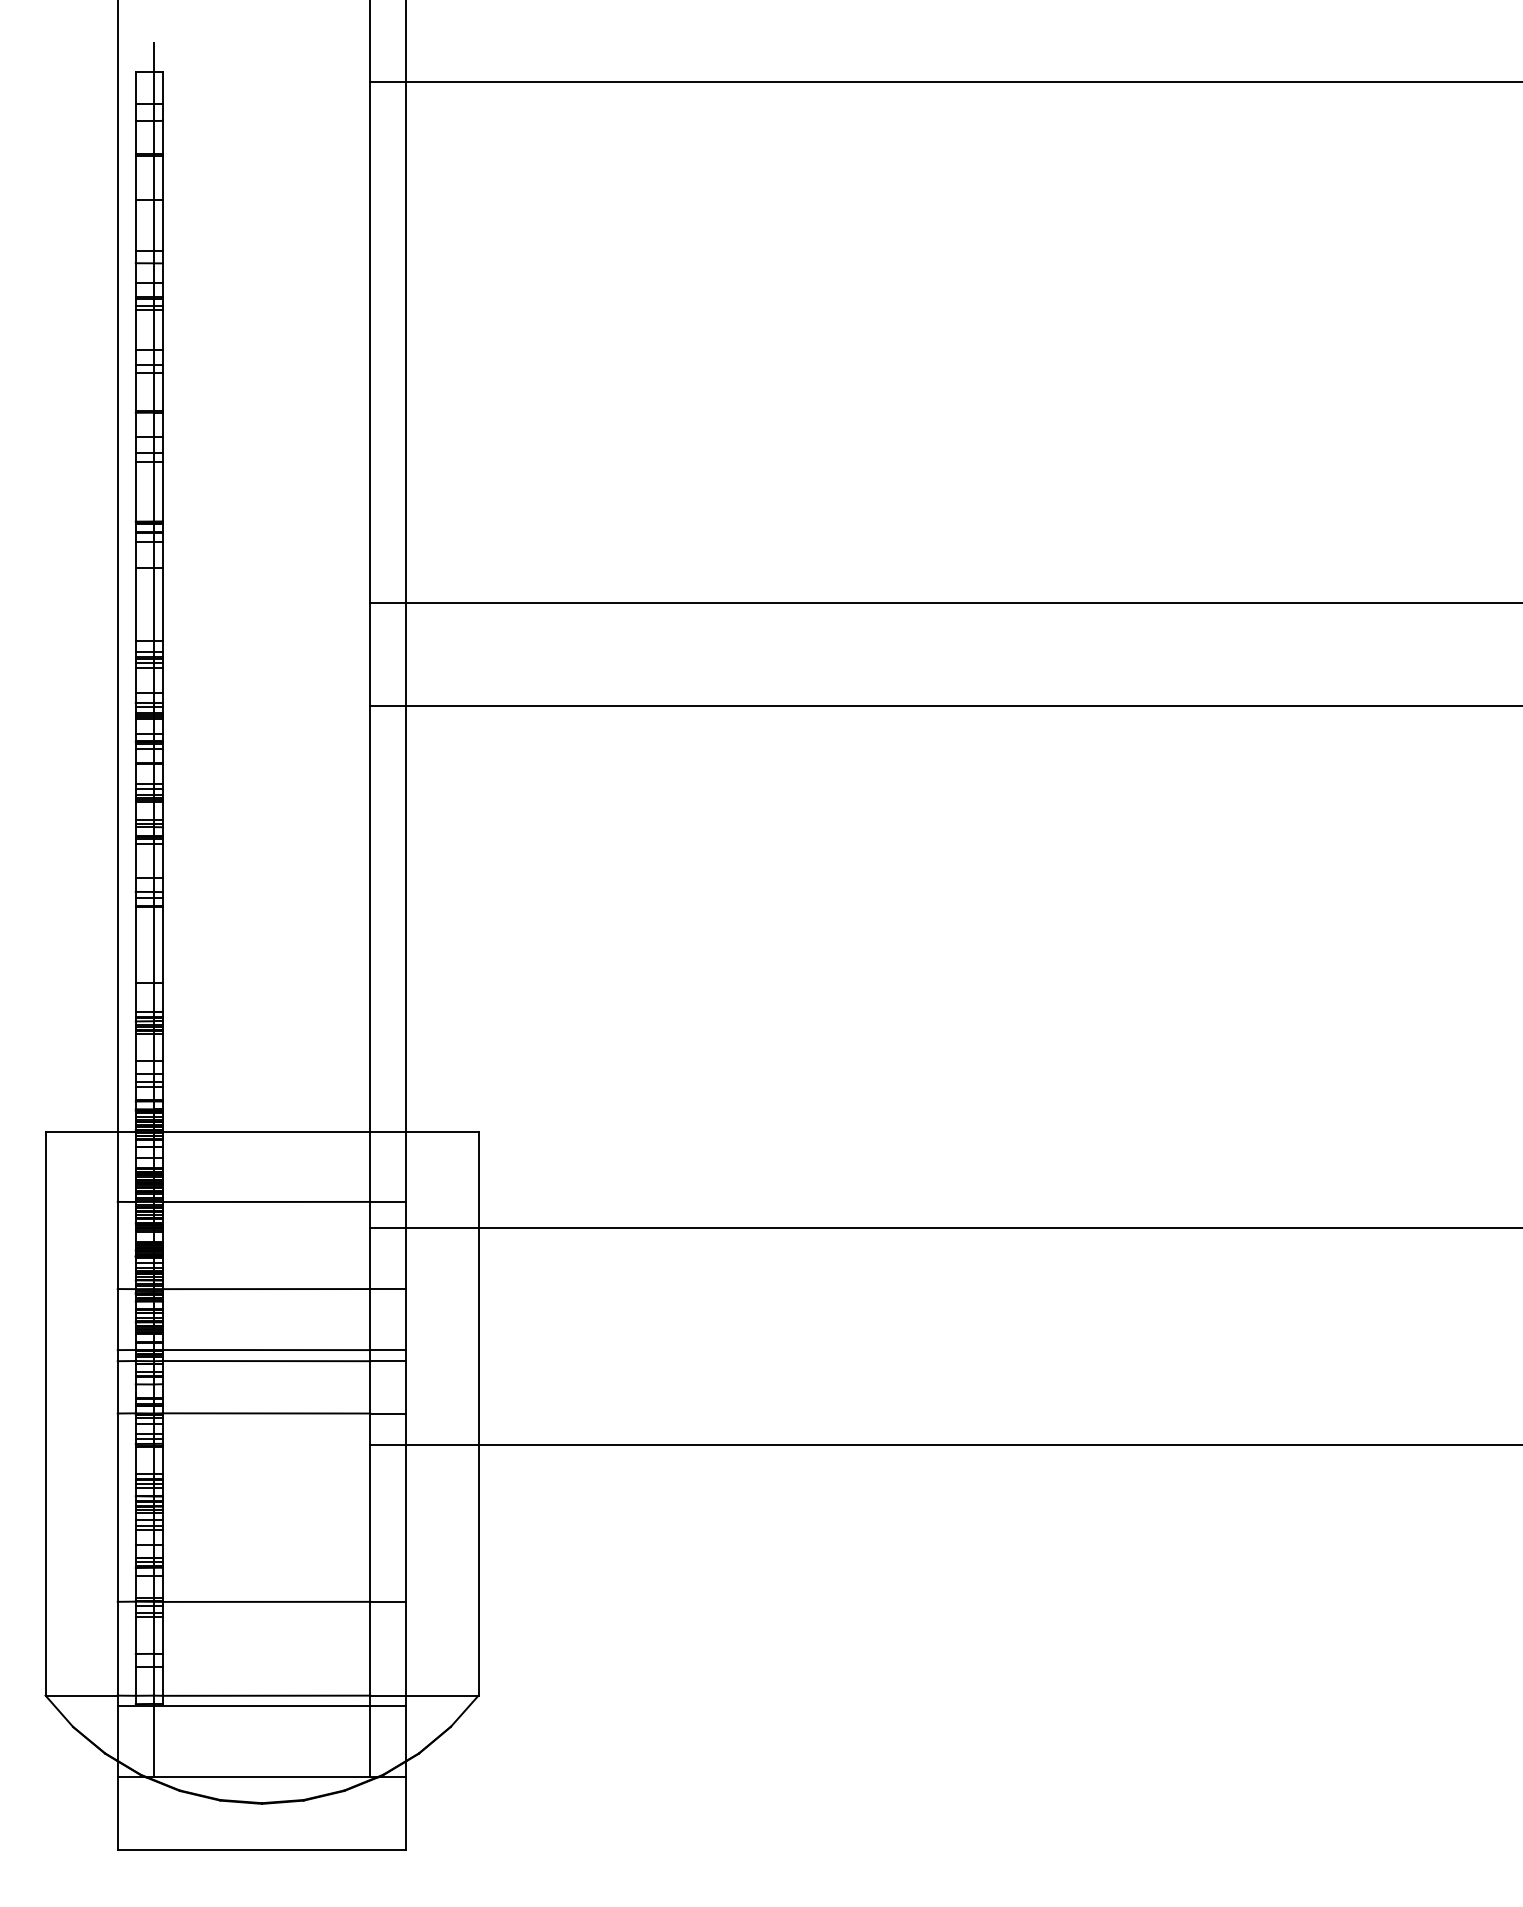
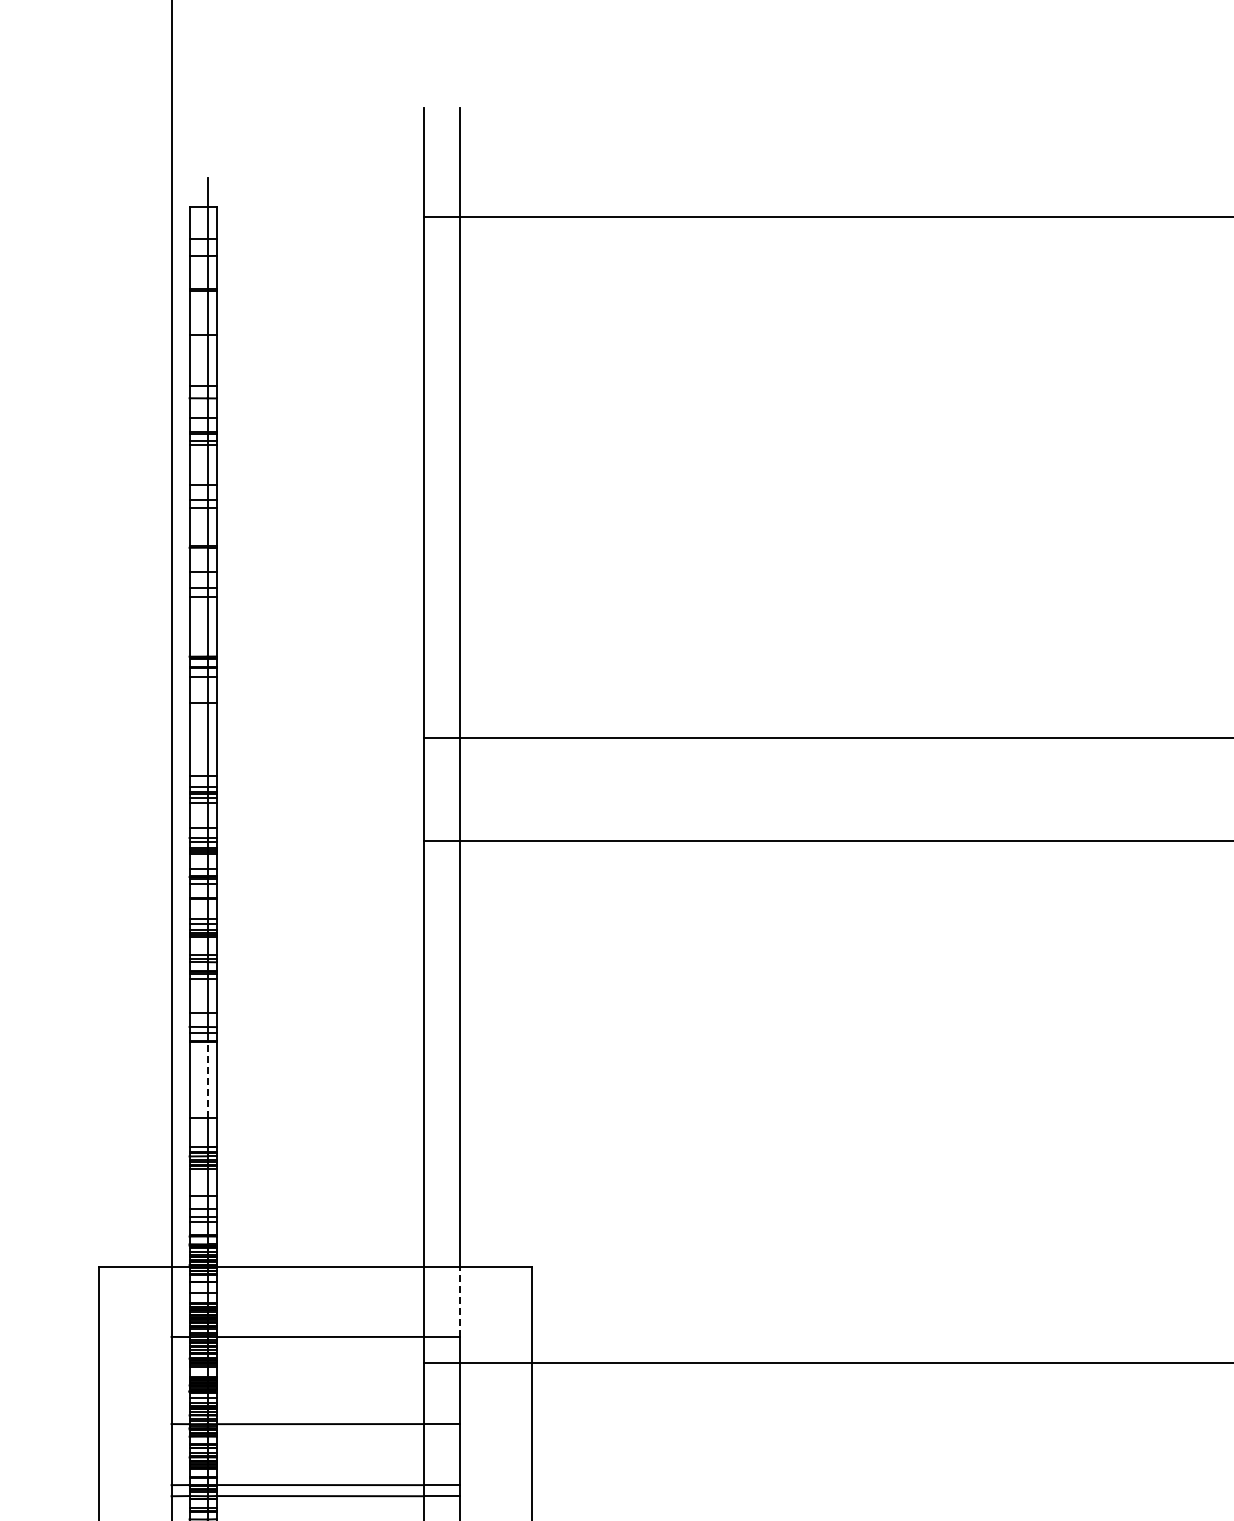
line: (153, 944) -> (207, 1079), solid -> dashed
line: (406, 1167) -> (460, 1302), solid -> dashed

